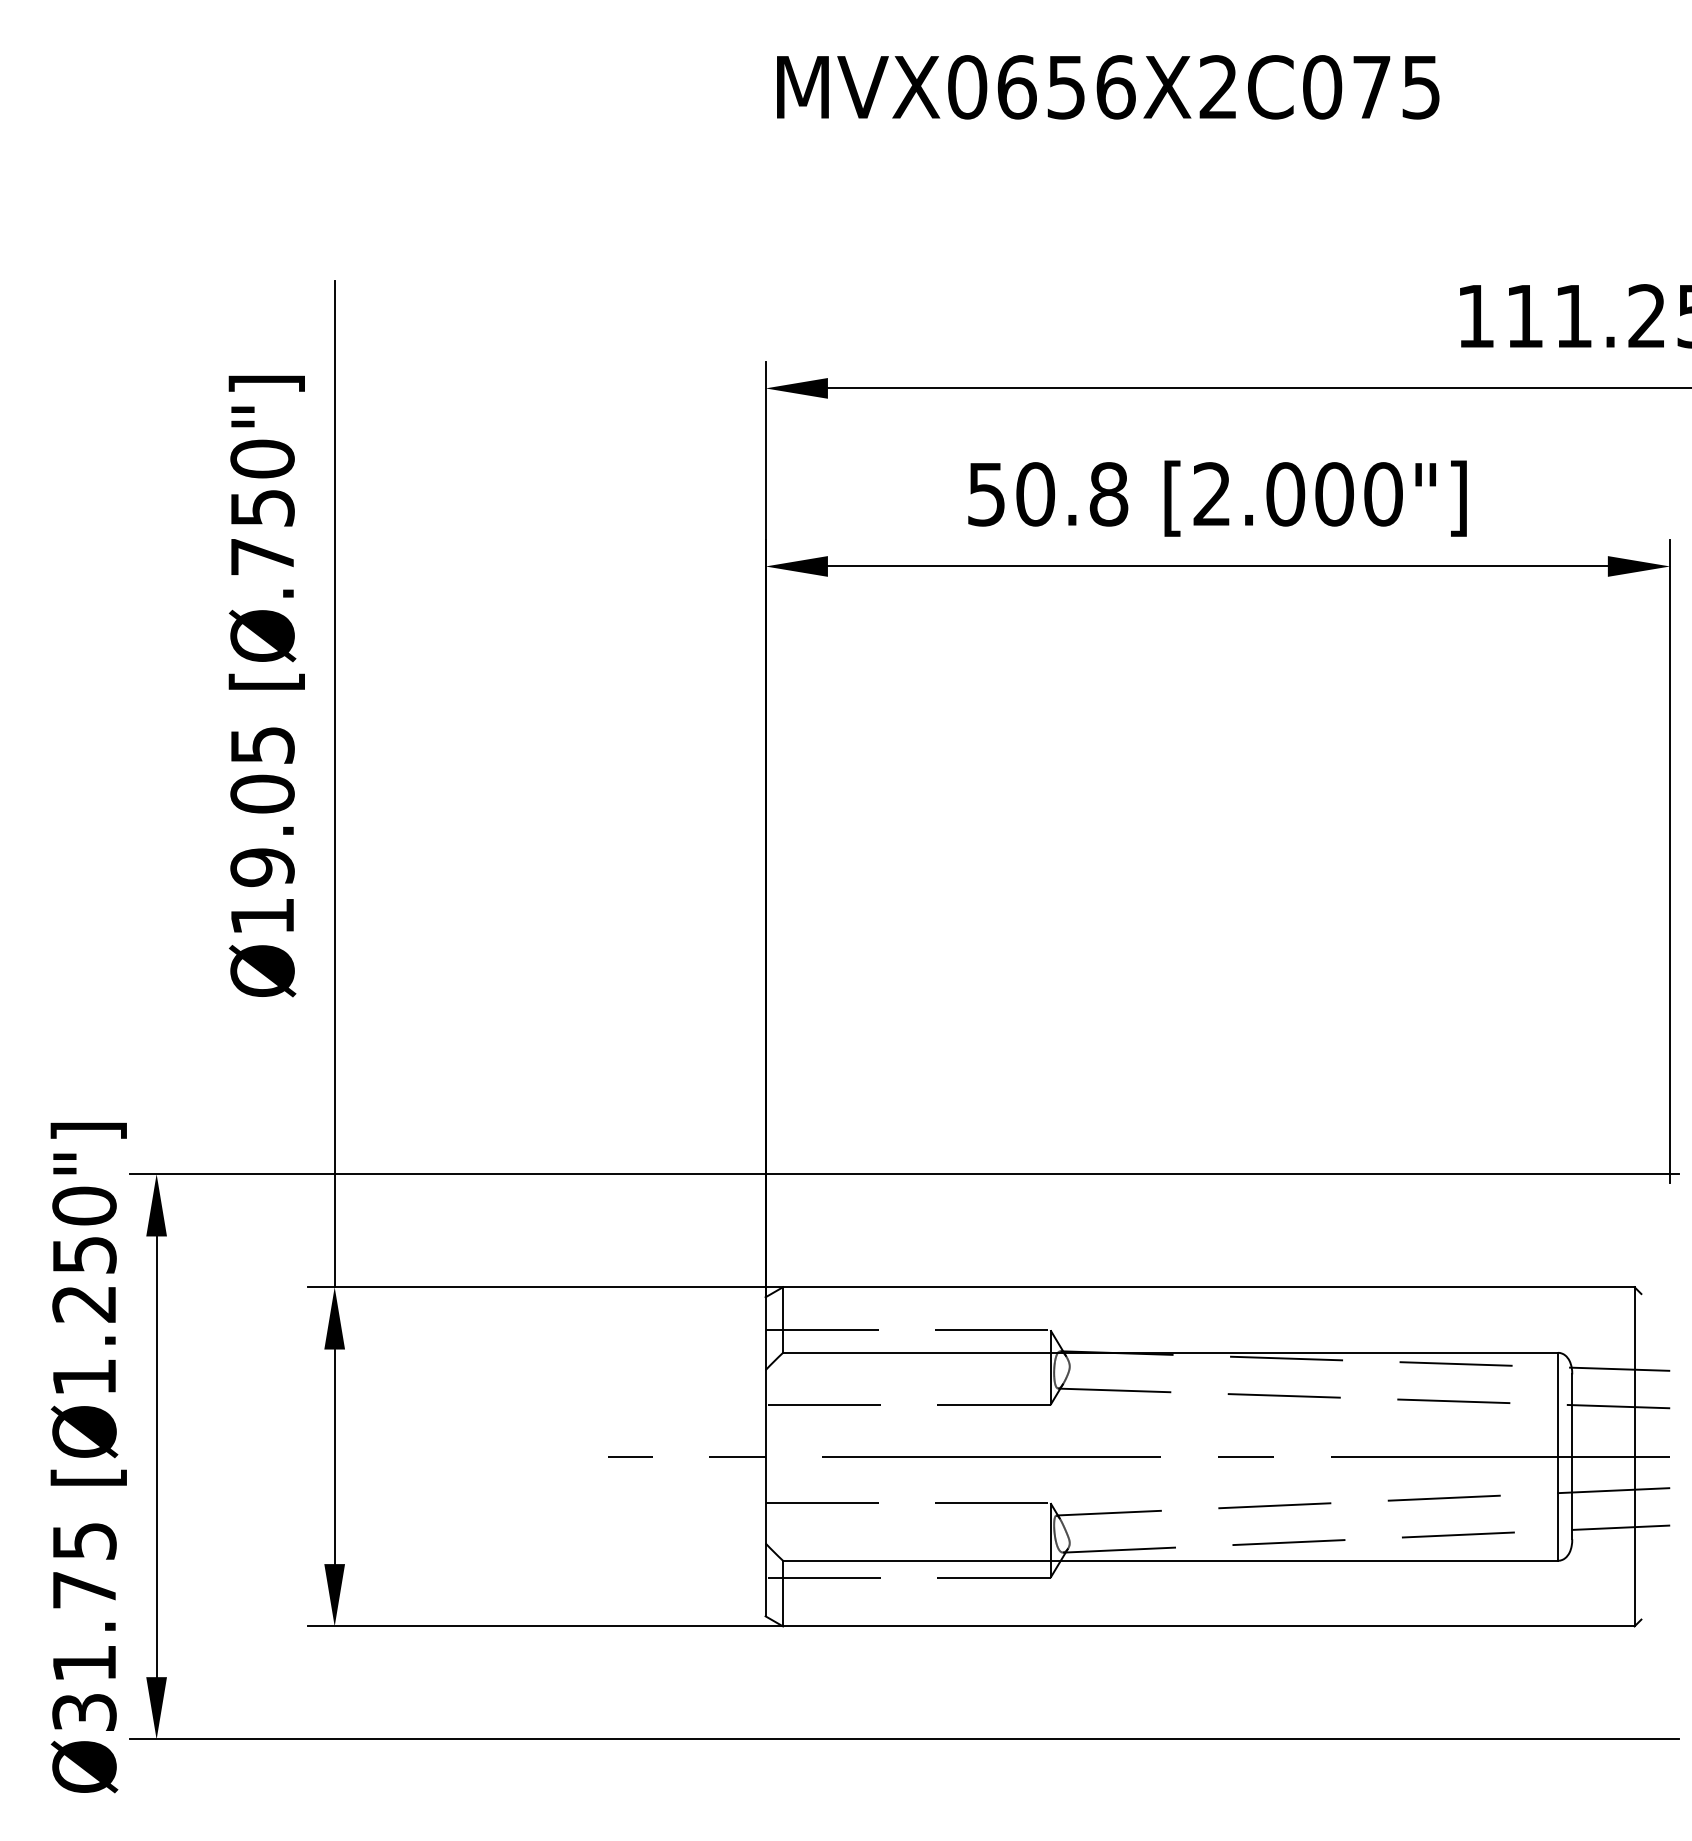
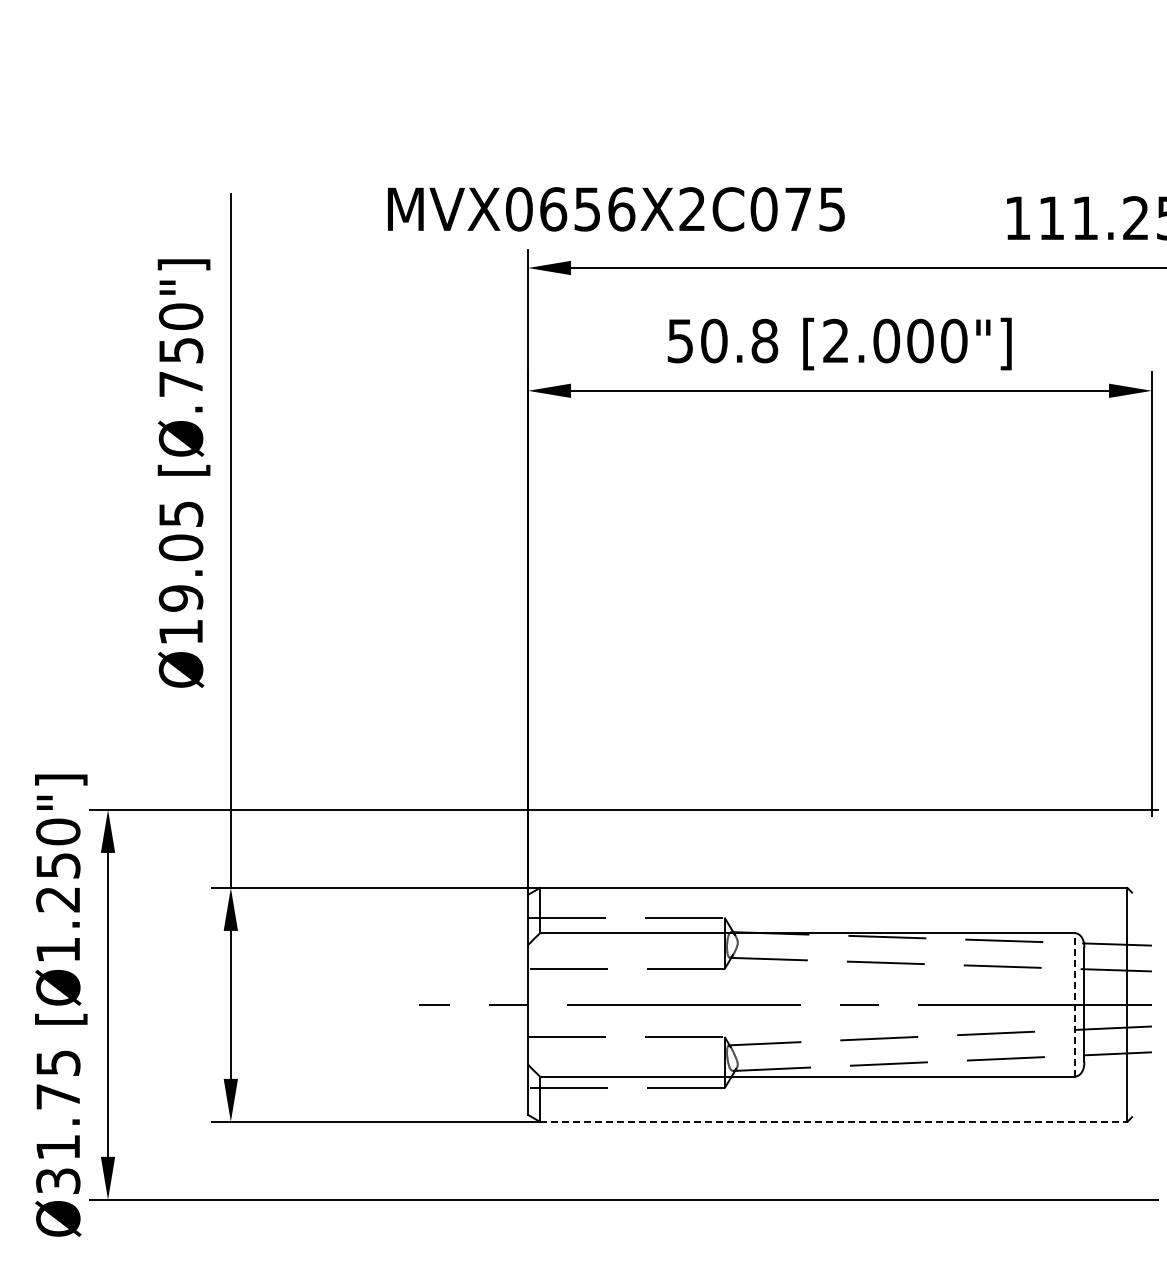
text: (1108, 87) -> (616, 209), moved
line: (1557, 1456) -> (1074, 1004), solid -> dashed
line: (1208, 1625) -> (833, 1121), solid -> dashed

